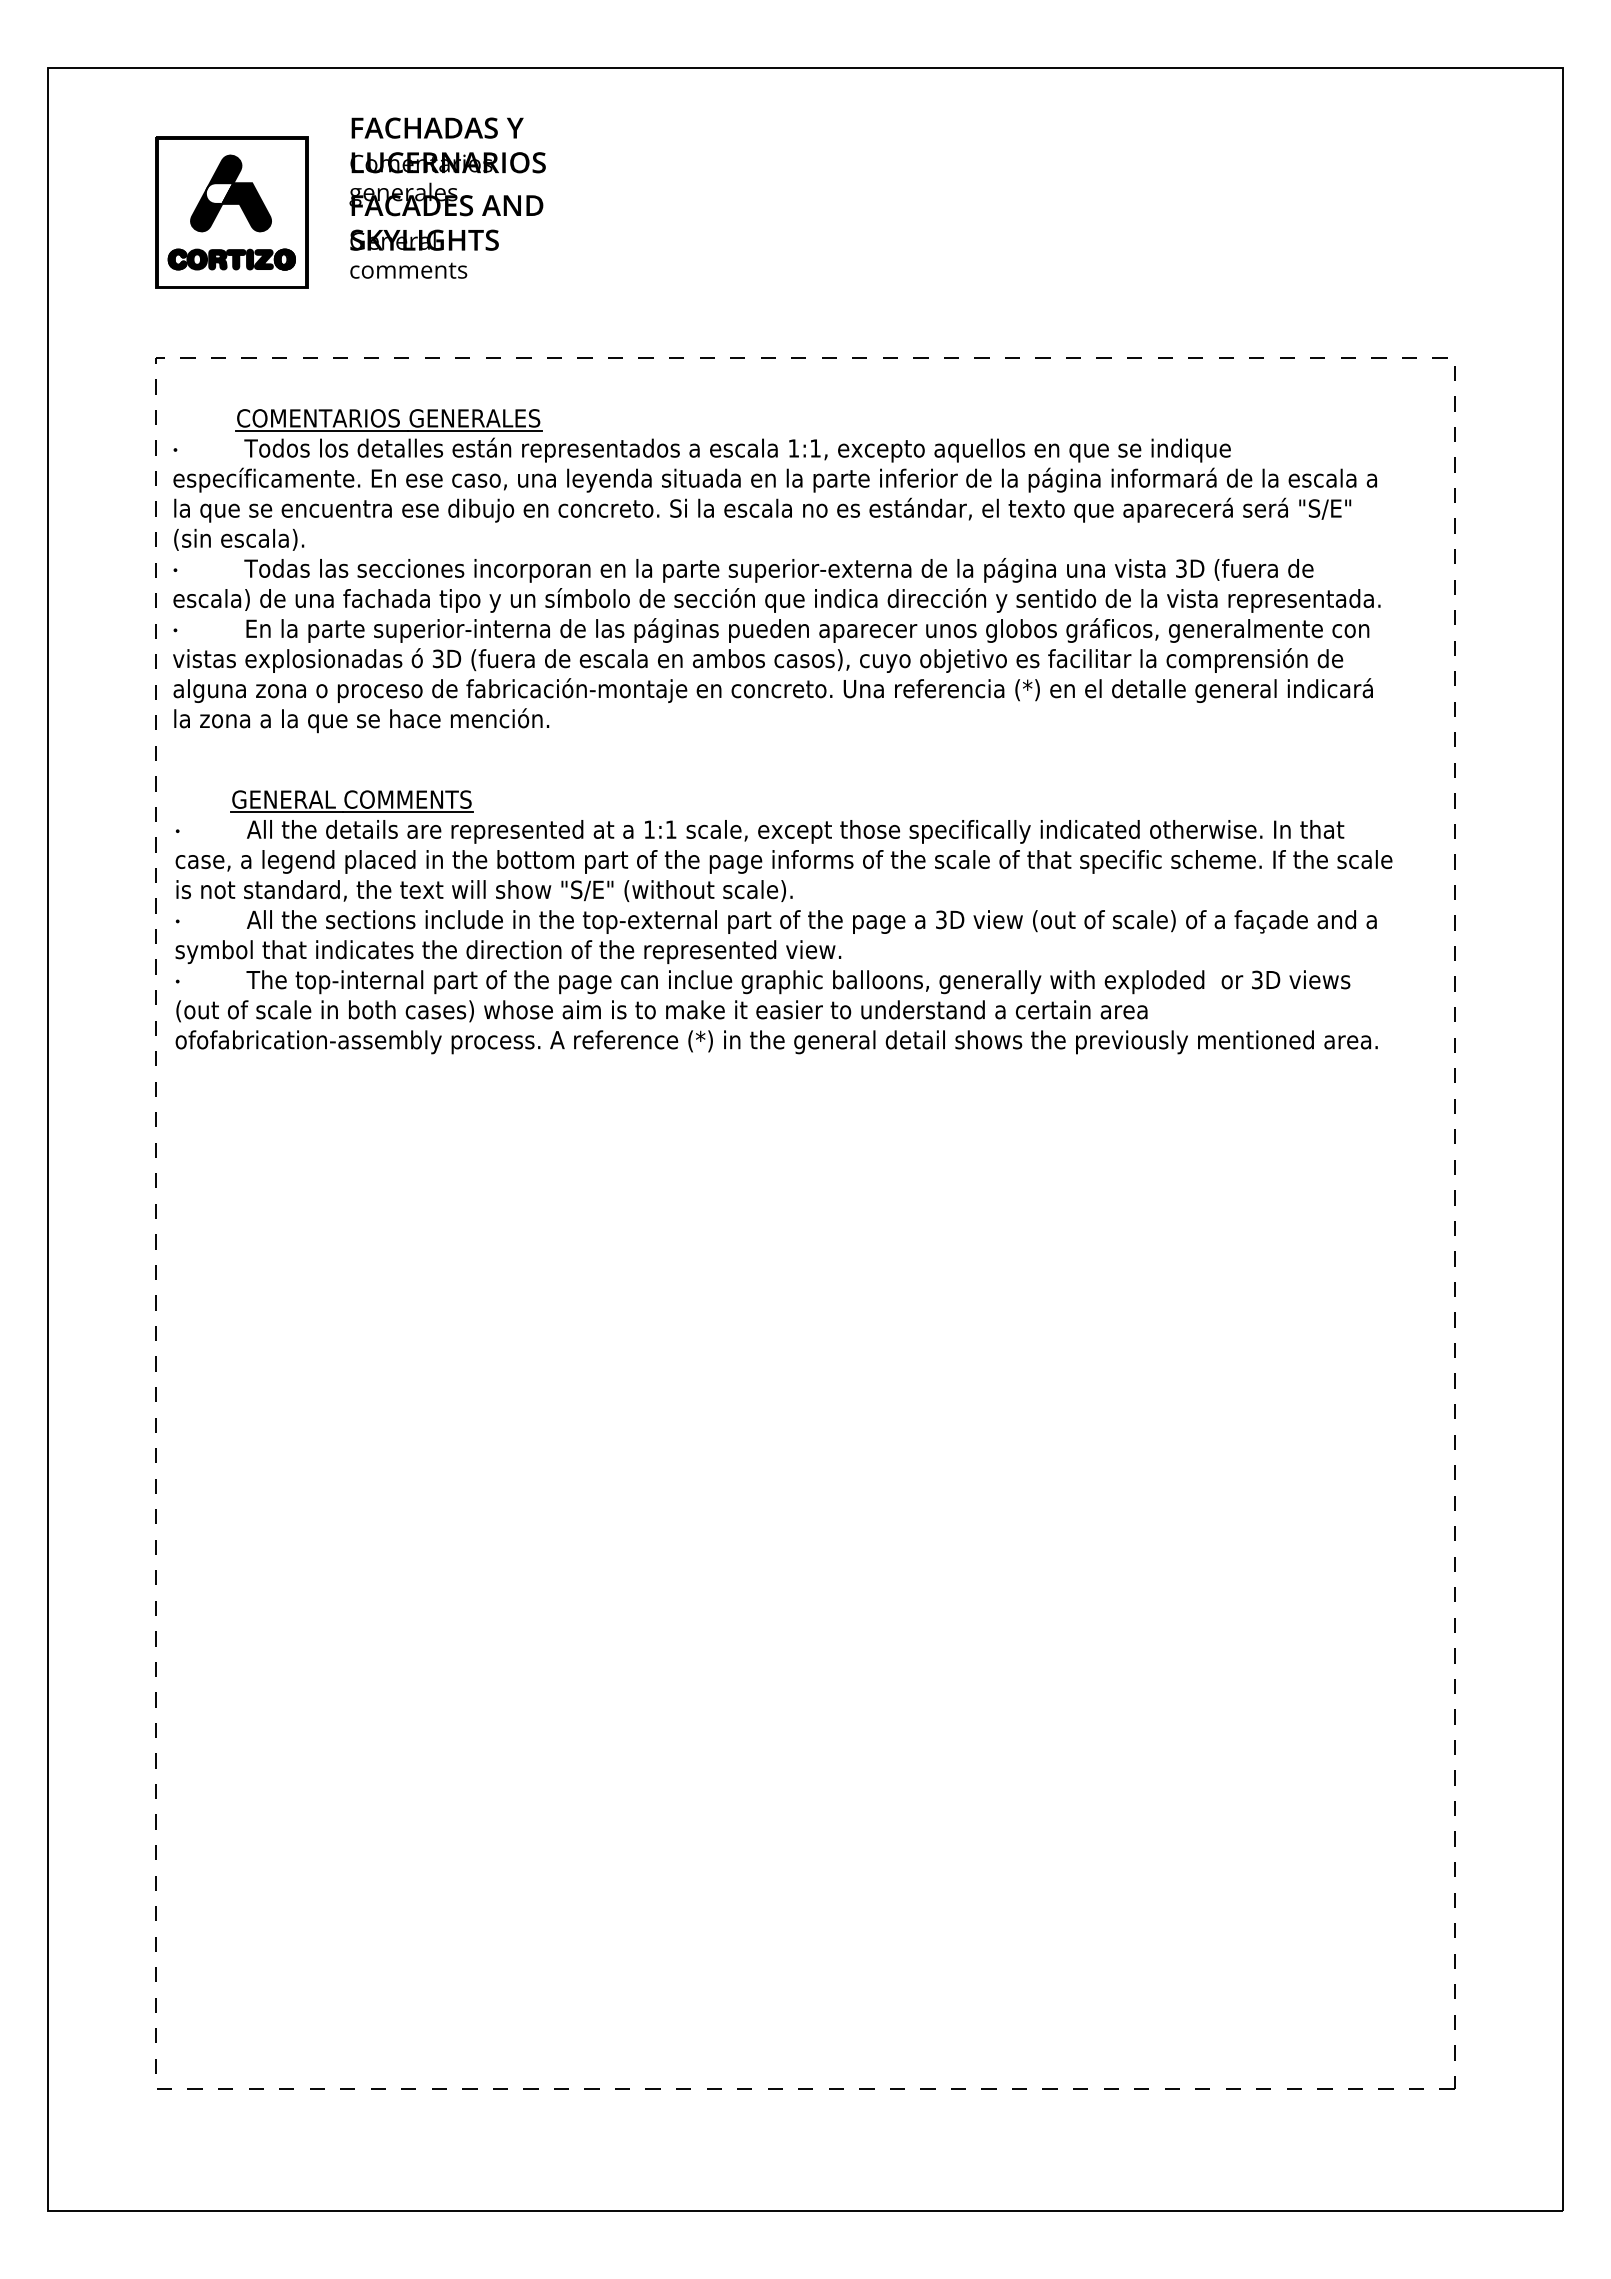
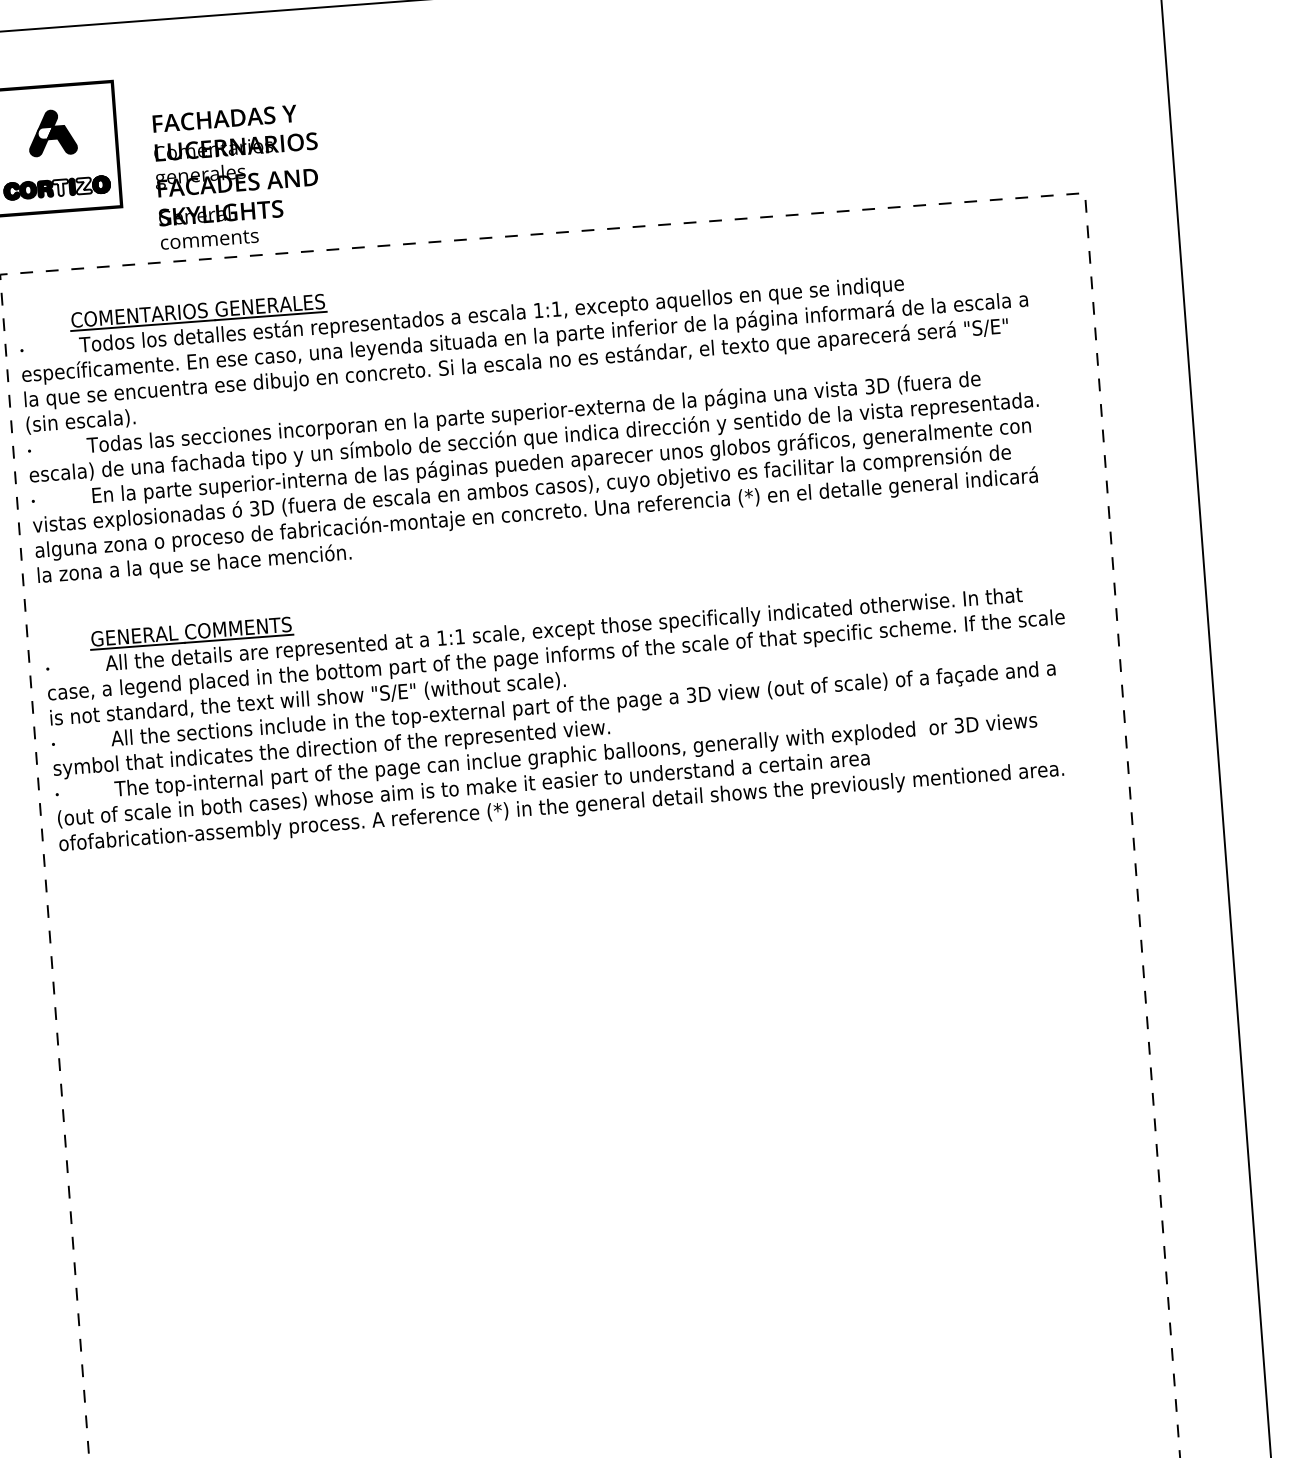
part: (230, 193) -> (51, 132), size x0.7
text: (447, 197) -> (237, 176), moved
fill: (236, 259) -> (61, 187), removed
fill: (263, 259) -> (83, 185), removed

